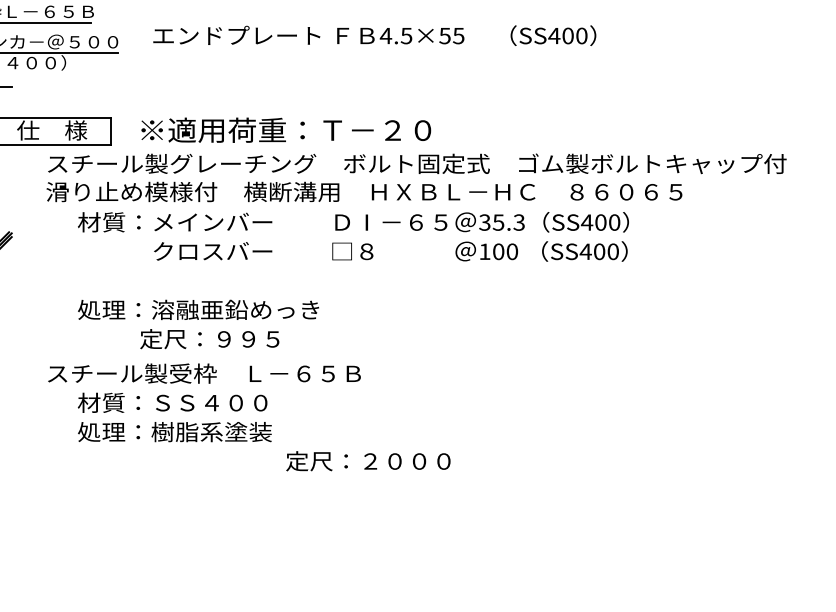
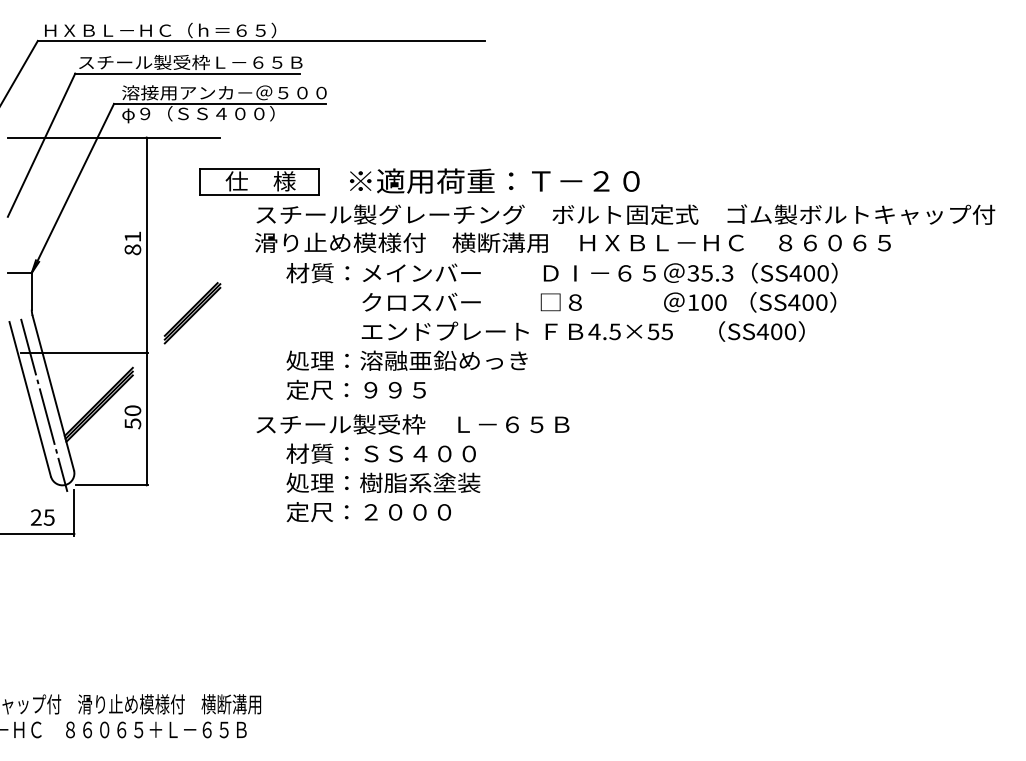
text: (373, 35) -> (582, 331), moved
text: (208, 338) -> (355, 389), moved
text: (367, 461) -> (368, 512), moved

